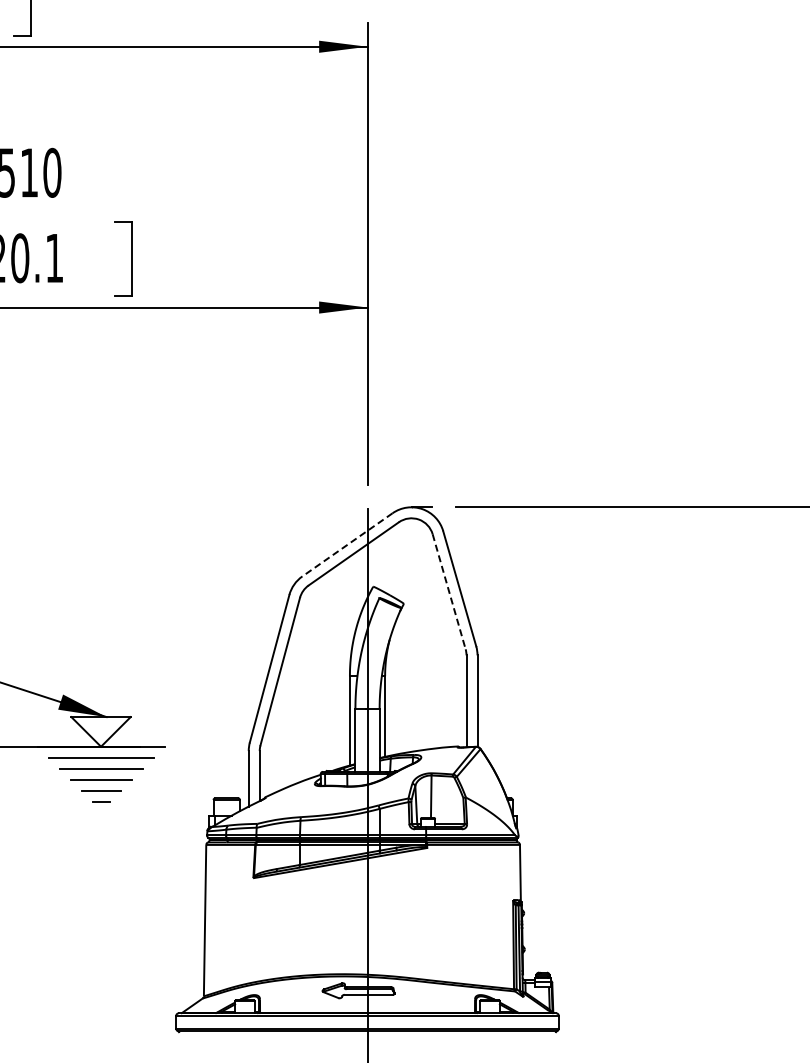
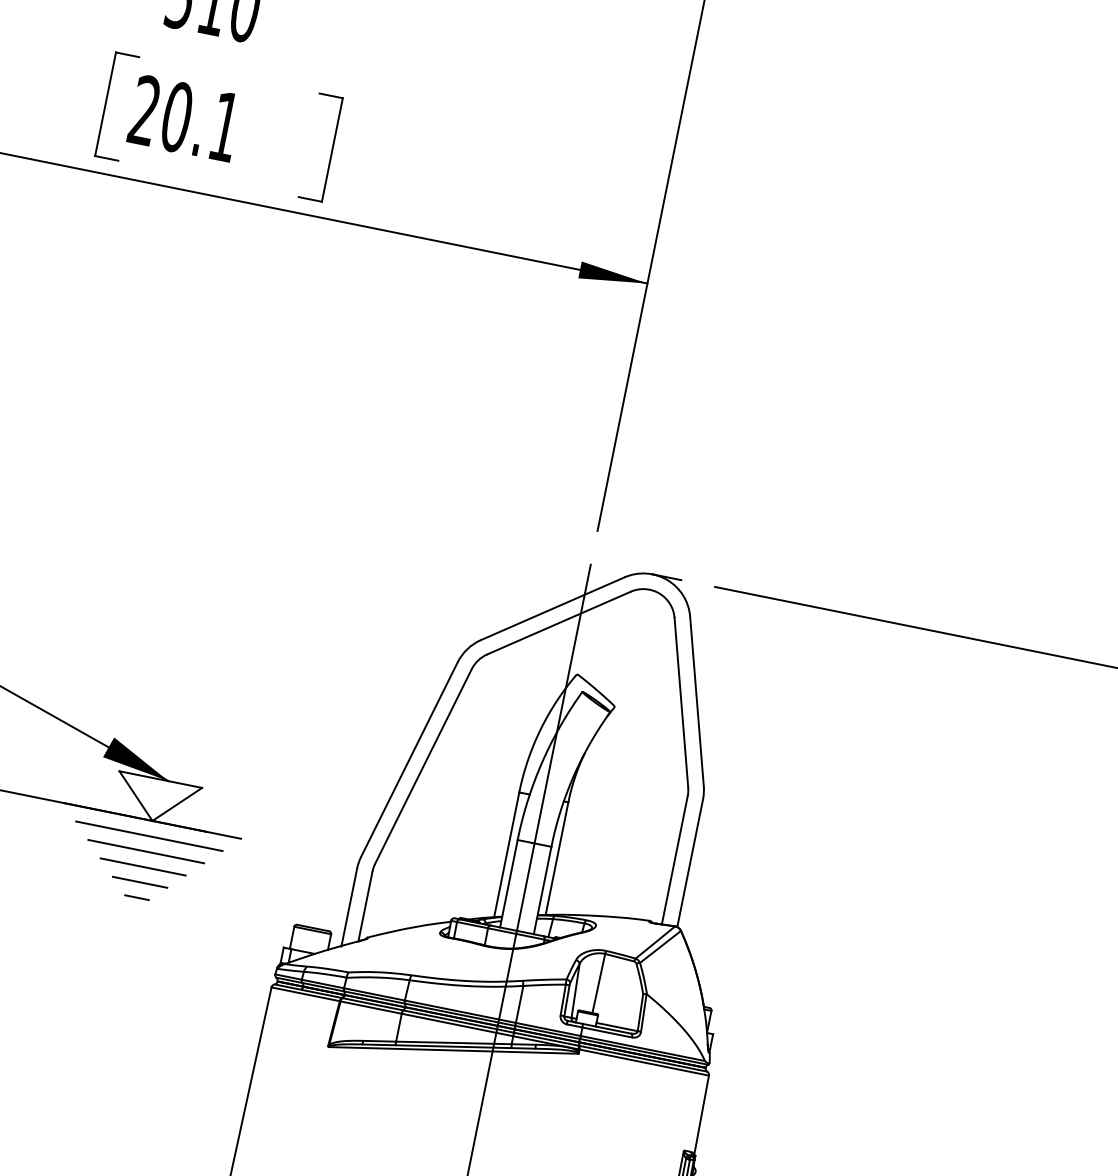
line: (347, 545) -> (552, 609), dashed -> solid
line: (449, 591) -> (681, 702), dashed -> solid

